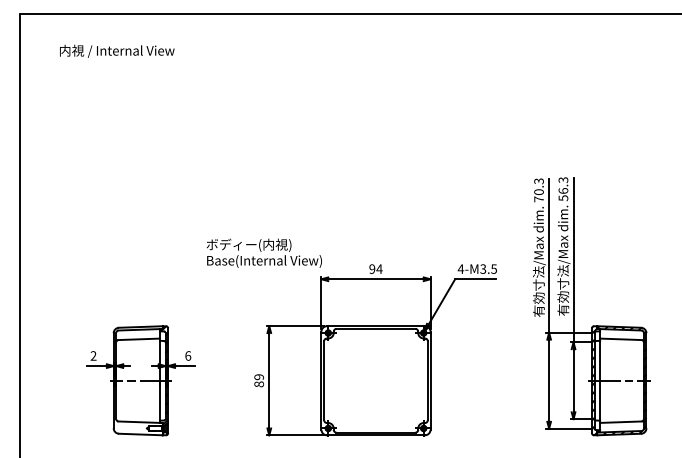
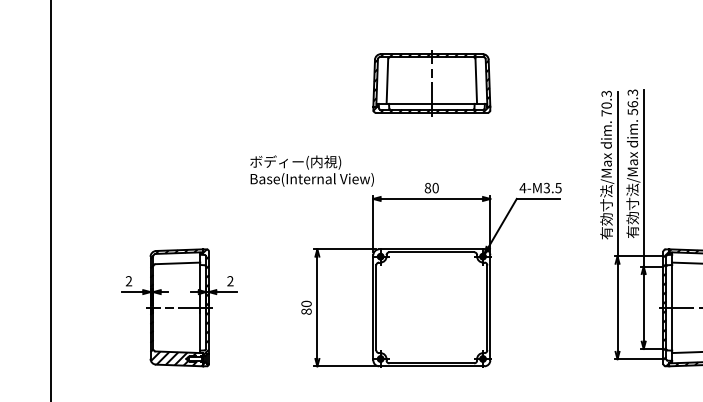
part: (375, 171) -> (431, 83), added
text: (375, 268) -> (431, 187), 94 -> 80
text: (188, 355) -> (230, 280), 6 -> 2
text: (258, 377) -> (305, 304), 89 -> 80
hatch: (137, 380) -> (176, 307), added

